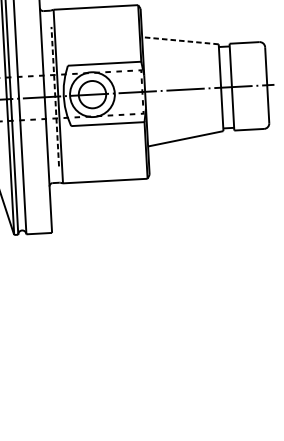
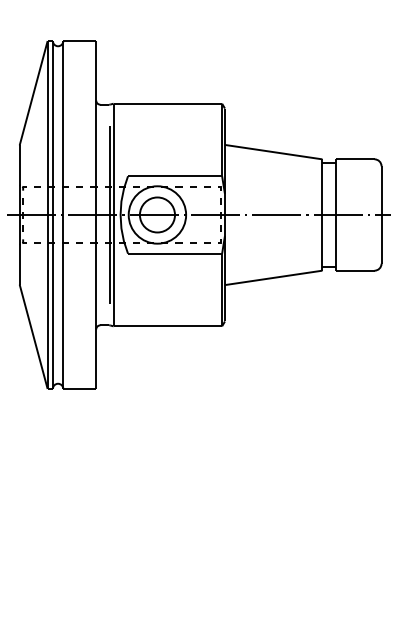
line: (180, 41) -> (273, 152), dashed -> solid
line: (55, 96) -> (109, 214), dashed -> solid

